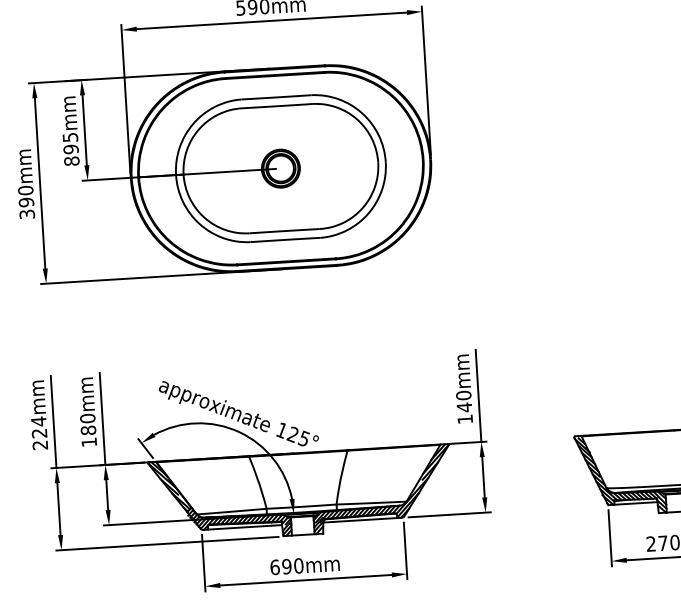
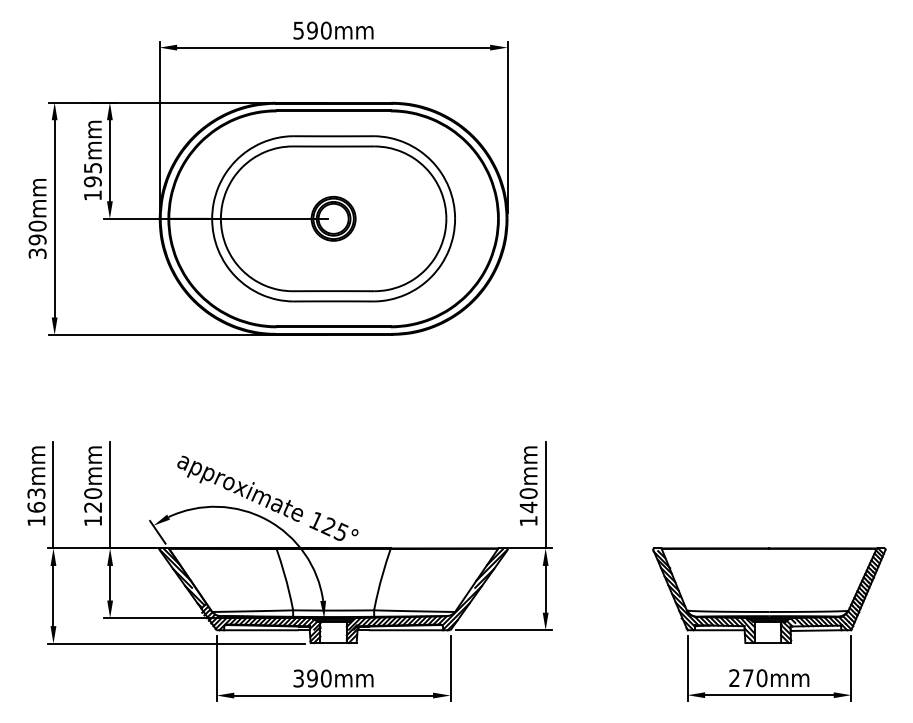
text: (71, 161) -> (92, 195), 895mm -> 195mm
text: (88, 430) -> (93, 507), 180mm -> 120mm
text: (39, 433) -> (36, 507), 224mm -> 163mm
text: (274, 567) -> (298, 678), 690mm -> 390mm

